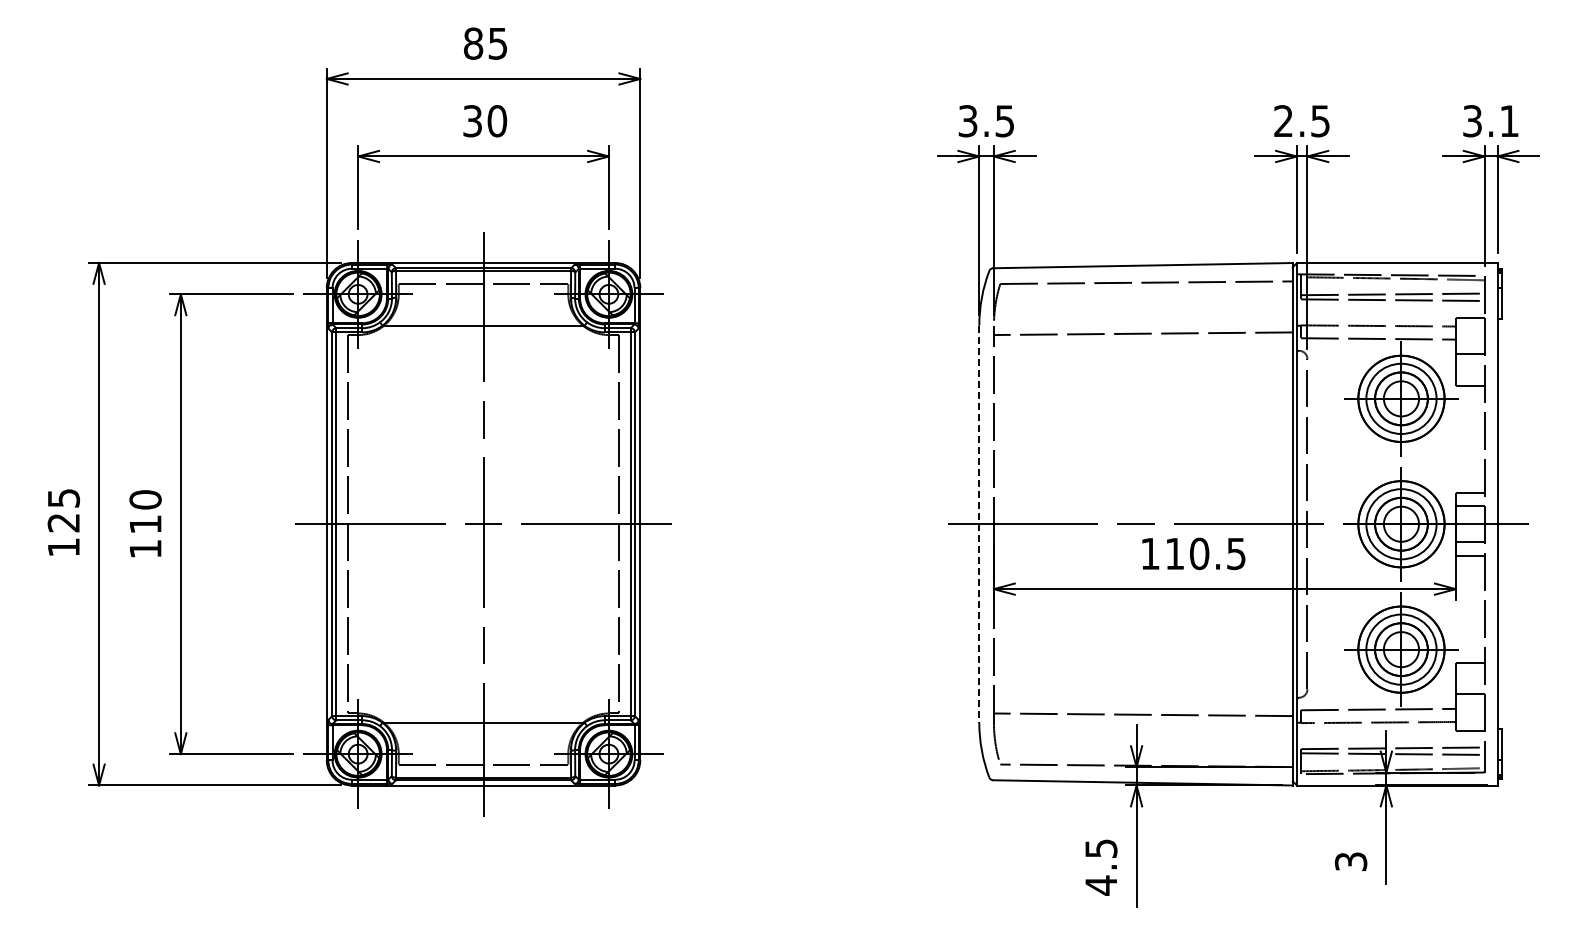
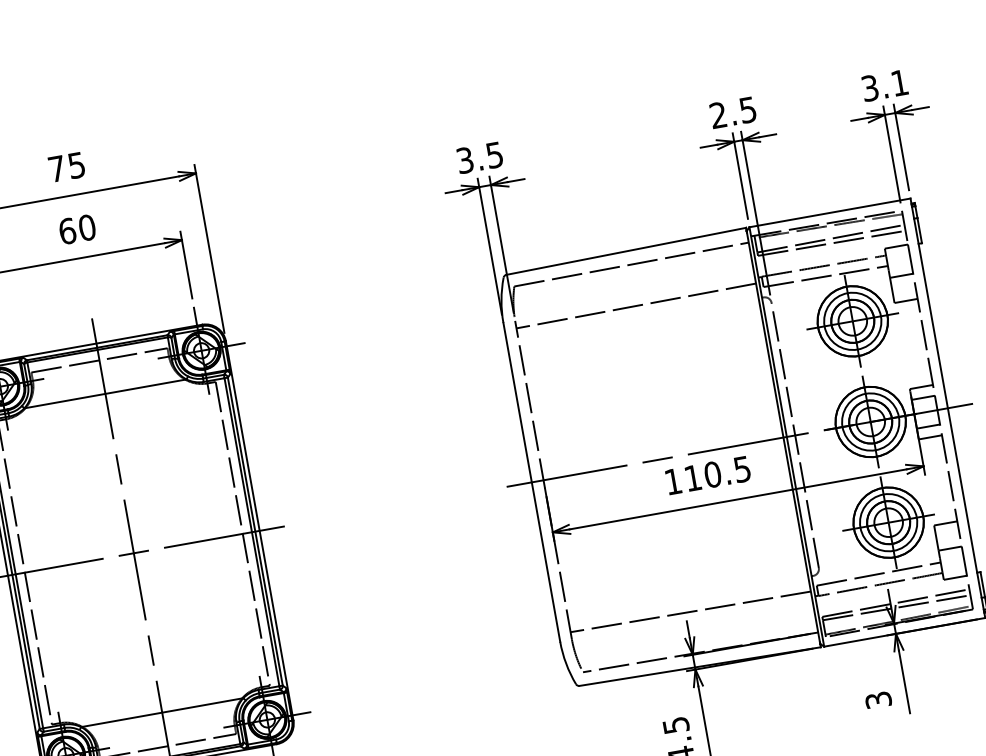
text: (473, 43) -> (57, 168), 85 -> 75
text: (472, 121) -> (67, 231), 30 -> 60
line: (979, 524) -> (532, 482), dashed -> solid

